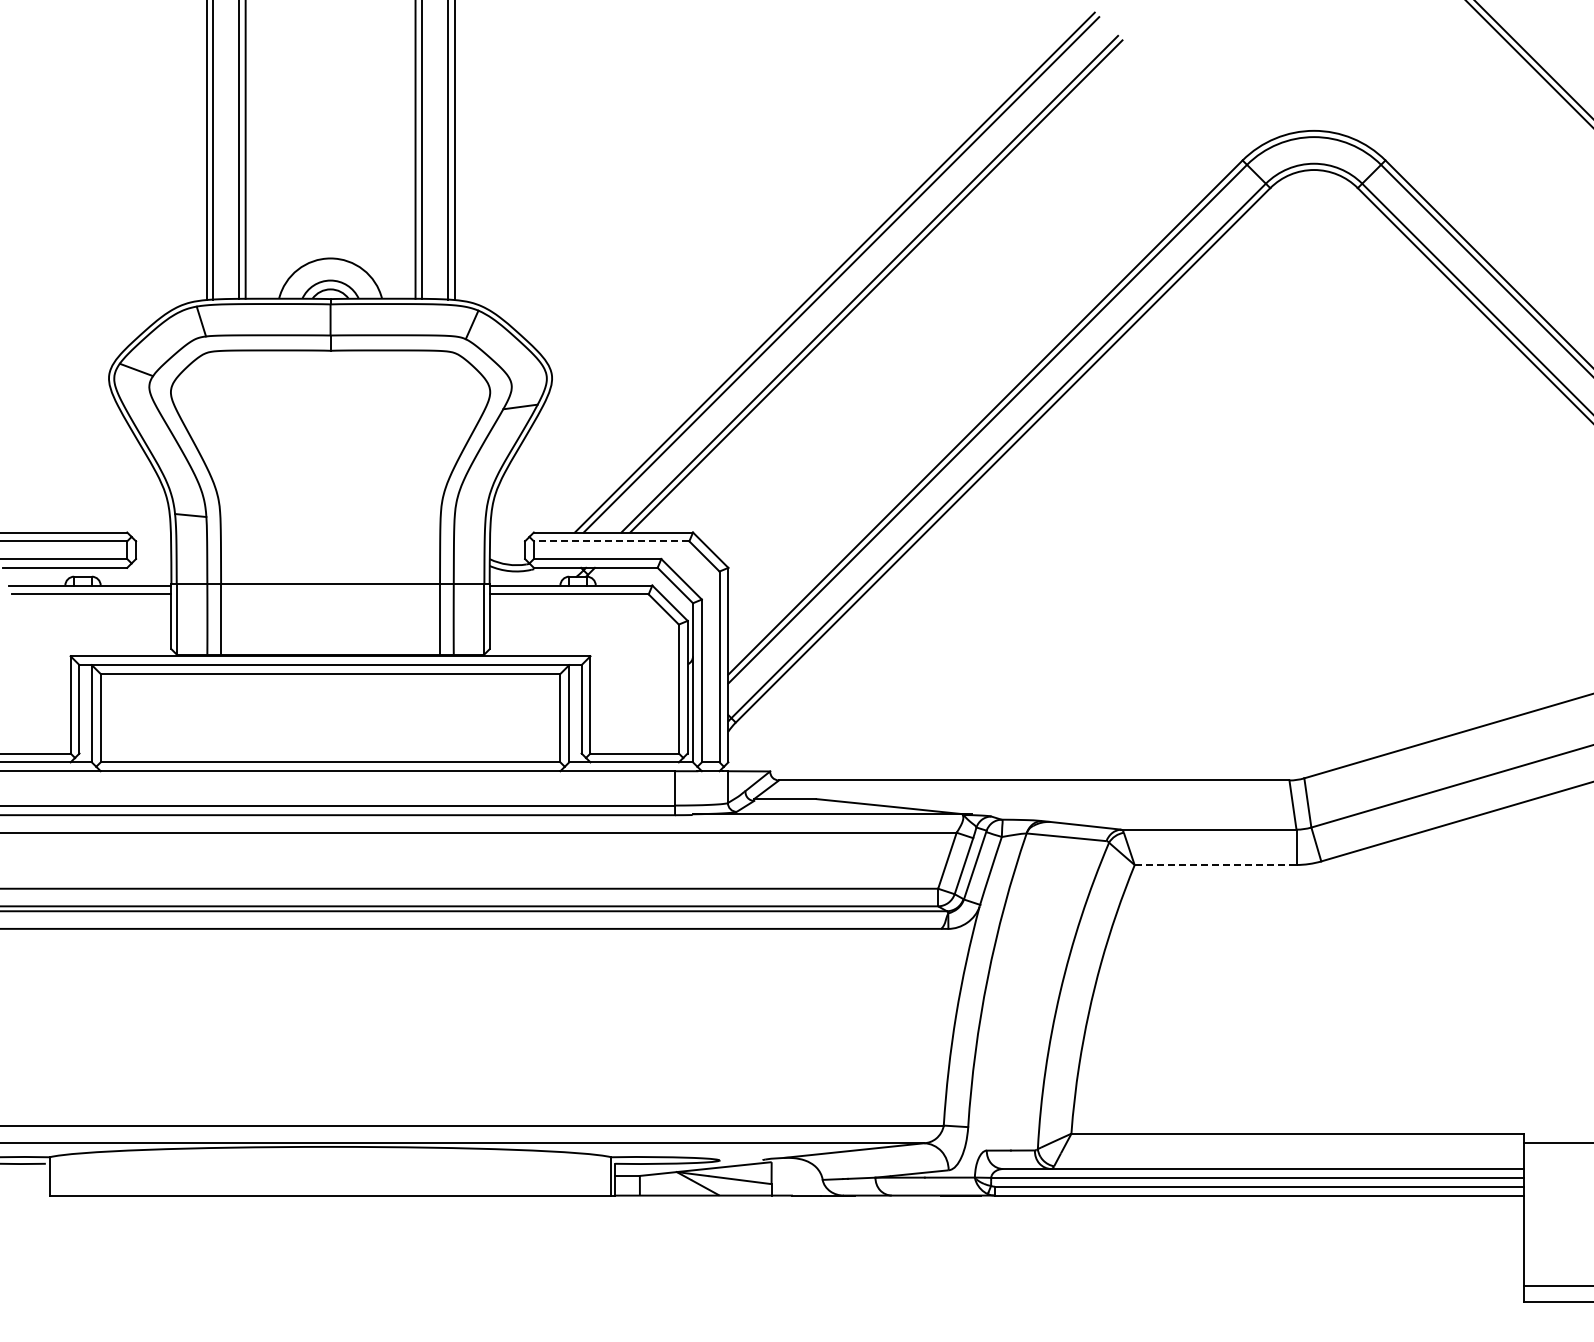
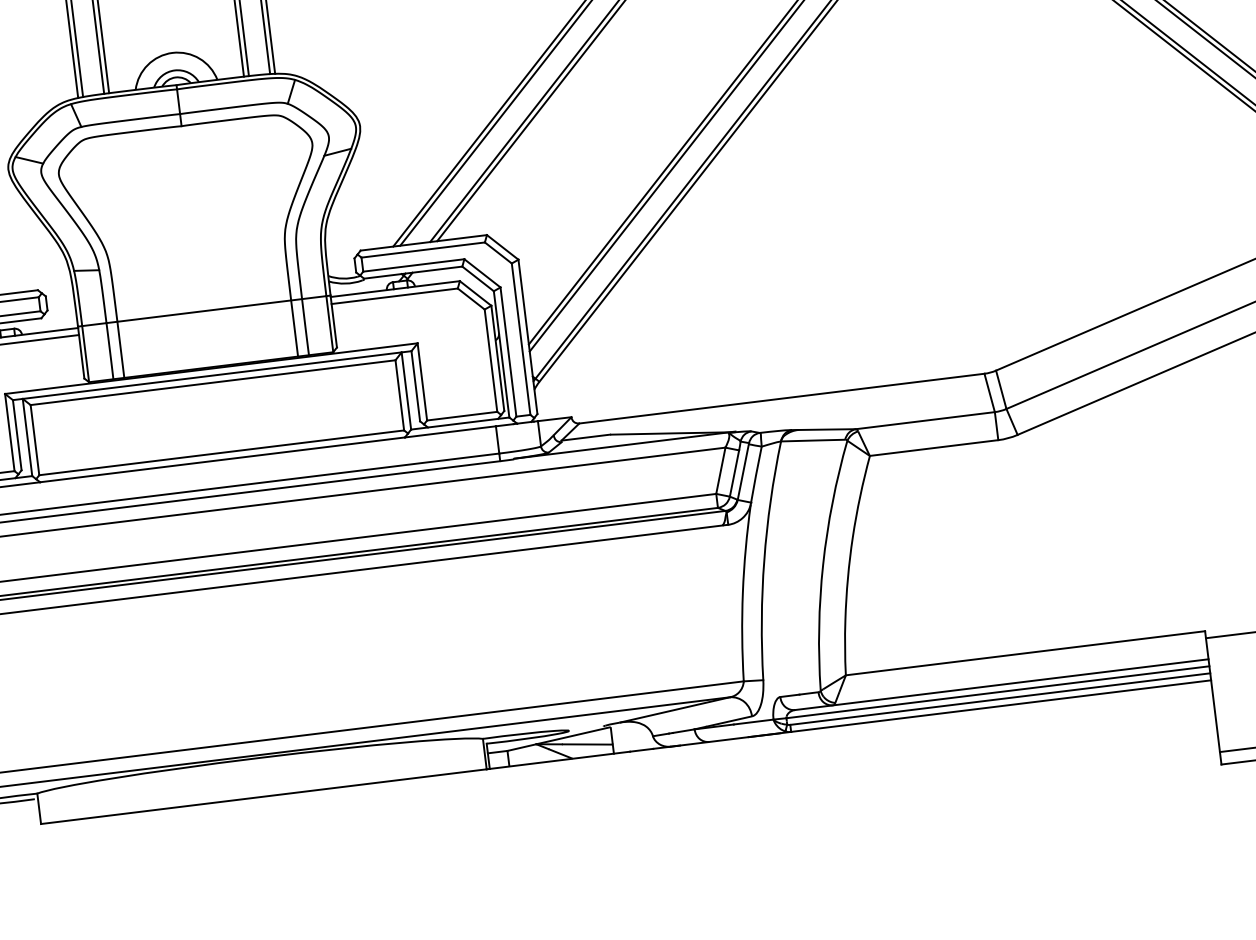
line: (611, 541) -> (423, 250), dashed -> solid
line: (1215, 864) -> (933, 447), dashed -> solid

